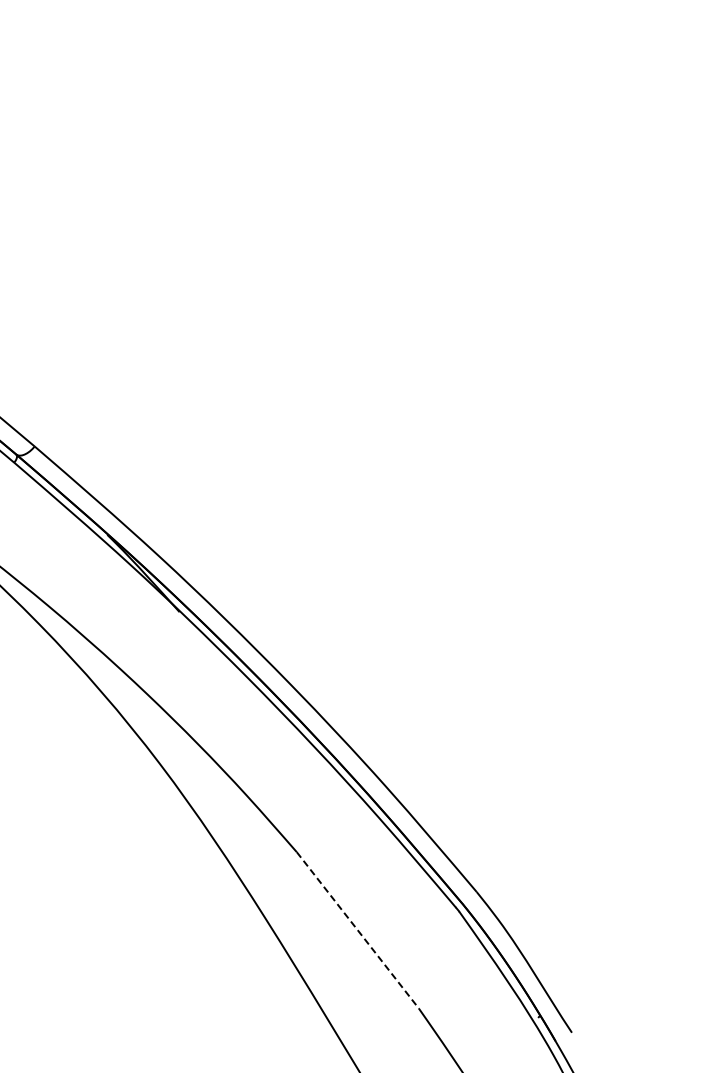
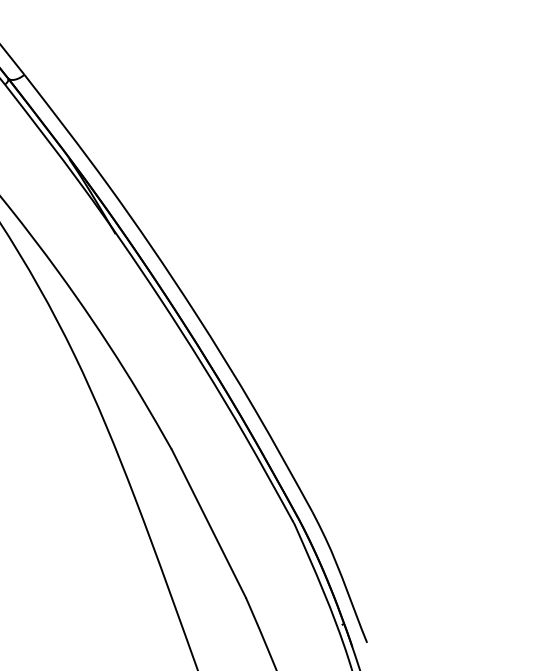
line: (358, 930) -> (209, 524), dashed -> solid

